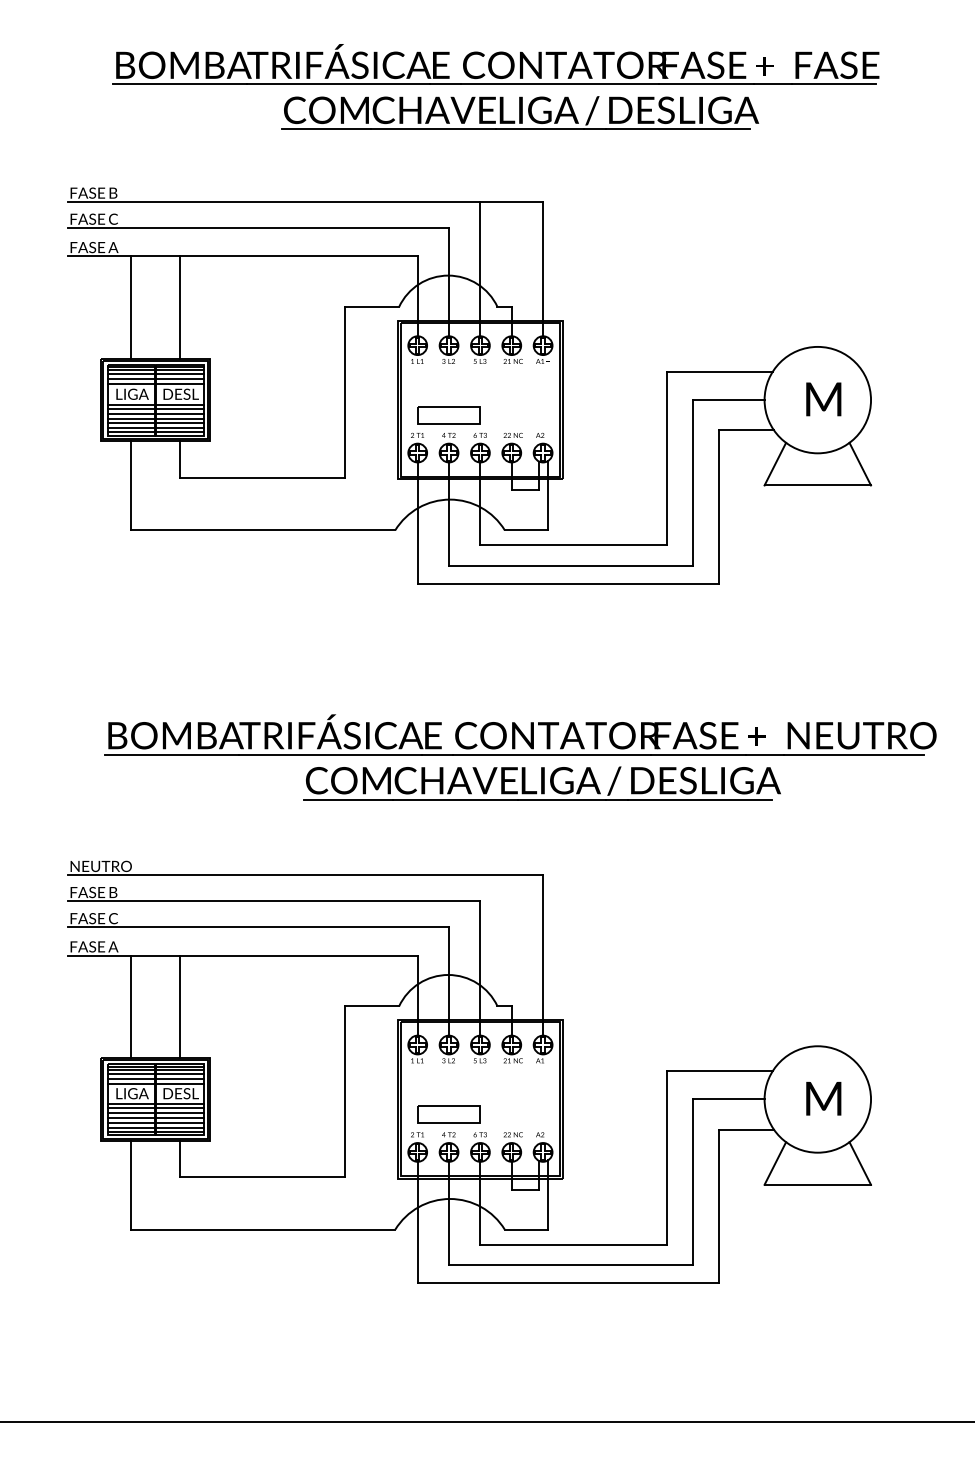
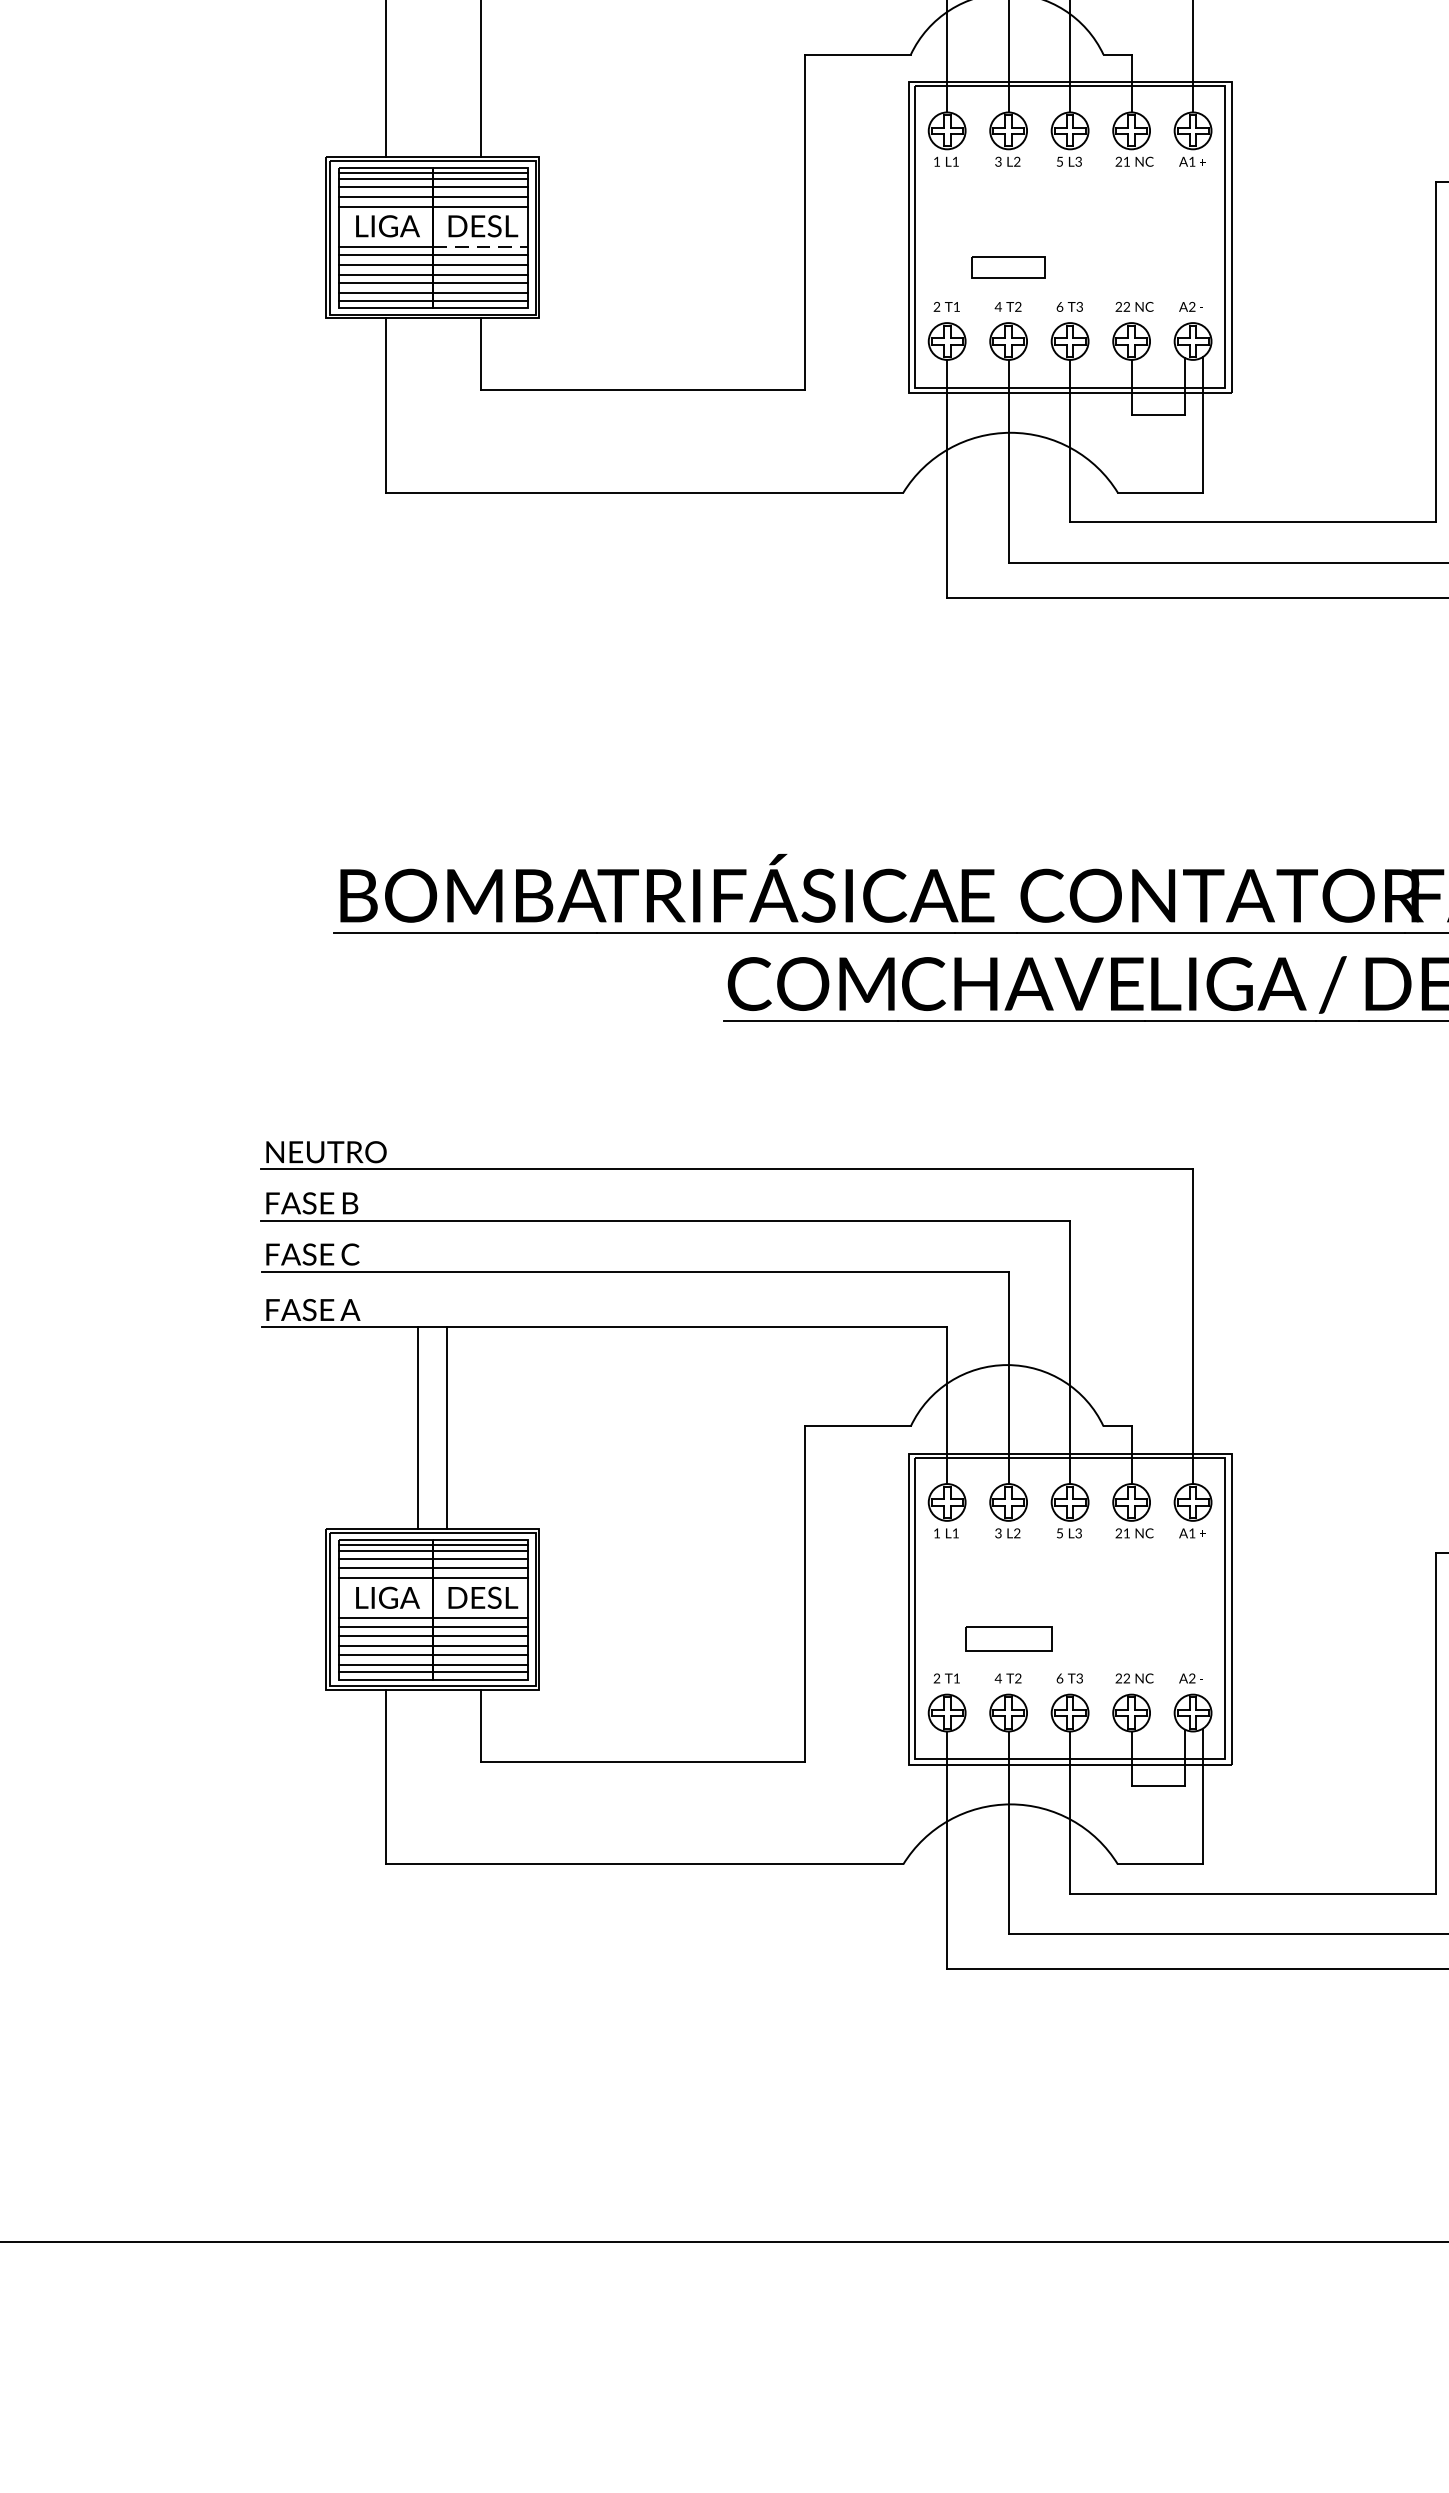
line: (180, 404) -> (481, 246), solid -> dashed
part: (448, 415) -> (1007, 267), size x0.6
line: (131, 1006) -> (446, 1426), moved
line: (179, 1006) -> (417, 1426), moved
part: (448, 1114) -> (1007, 1638), size x0.7

